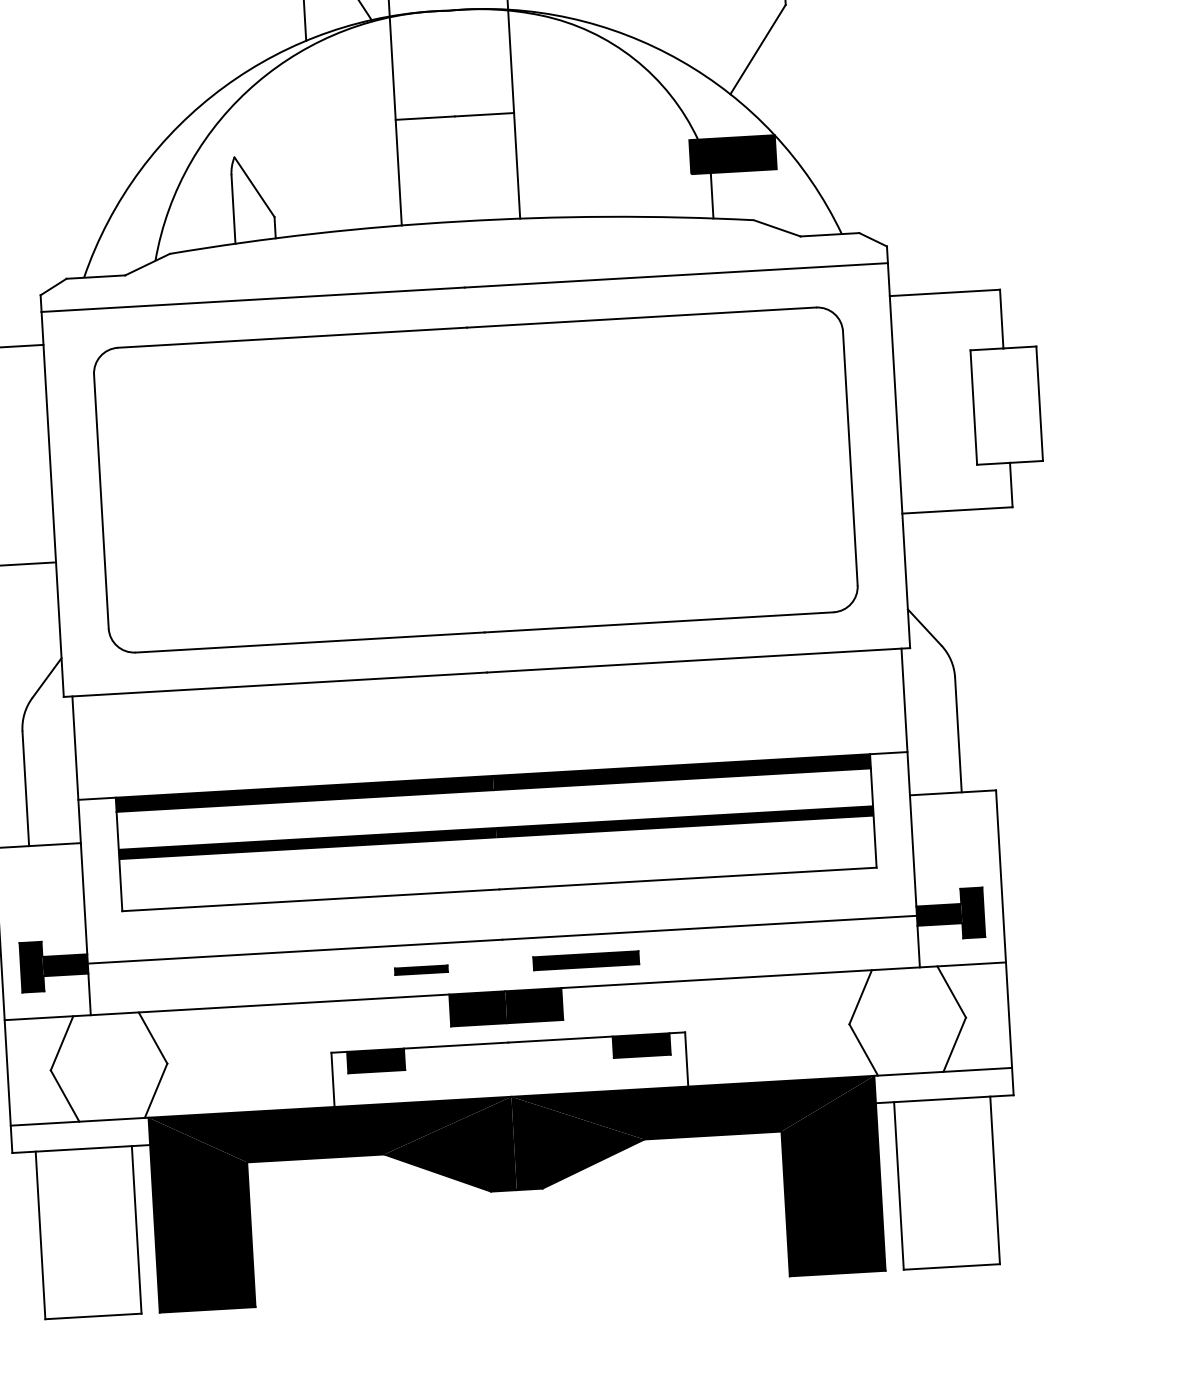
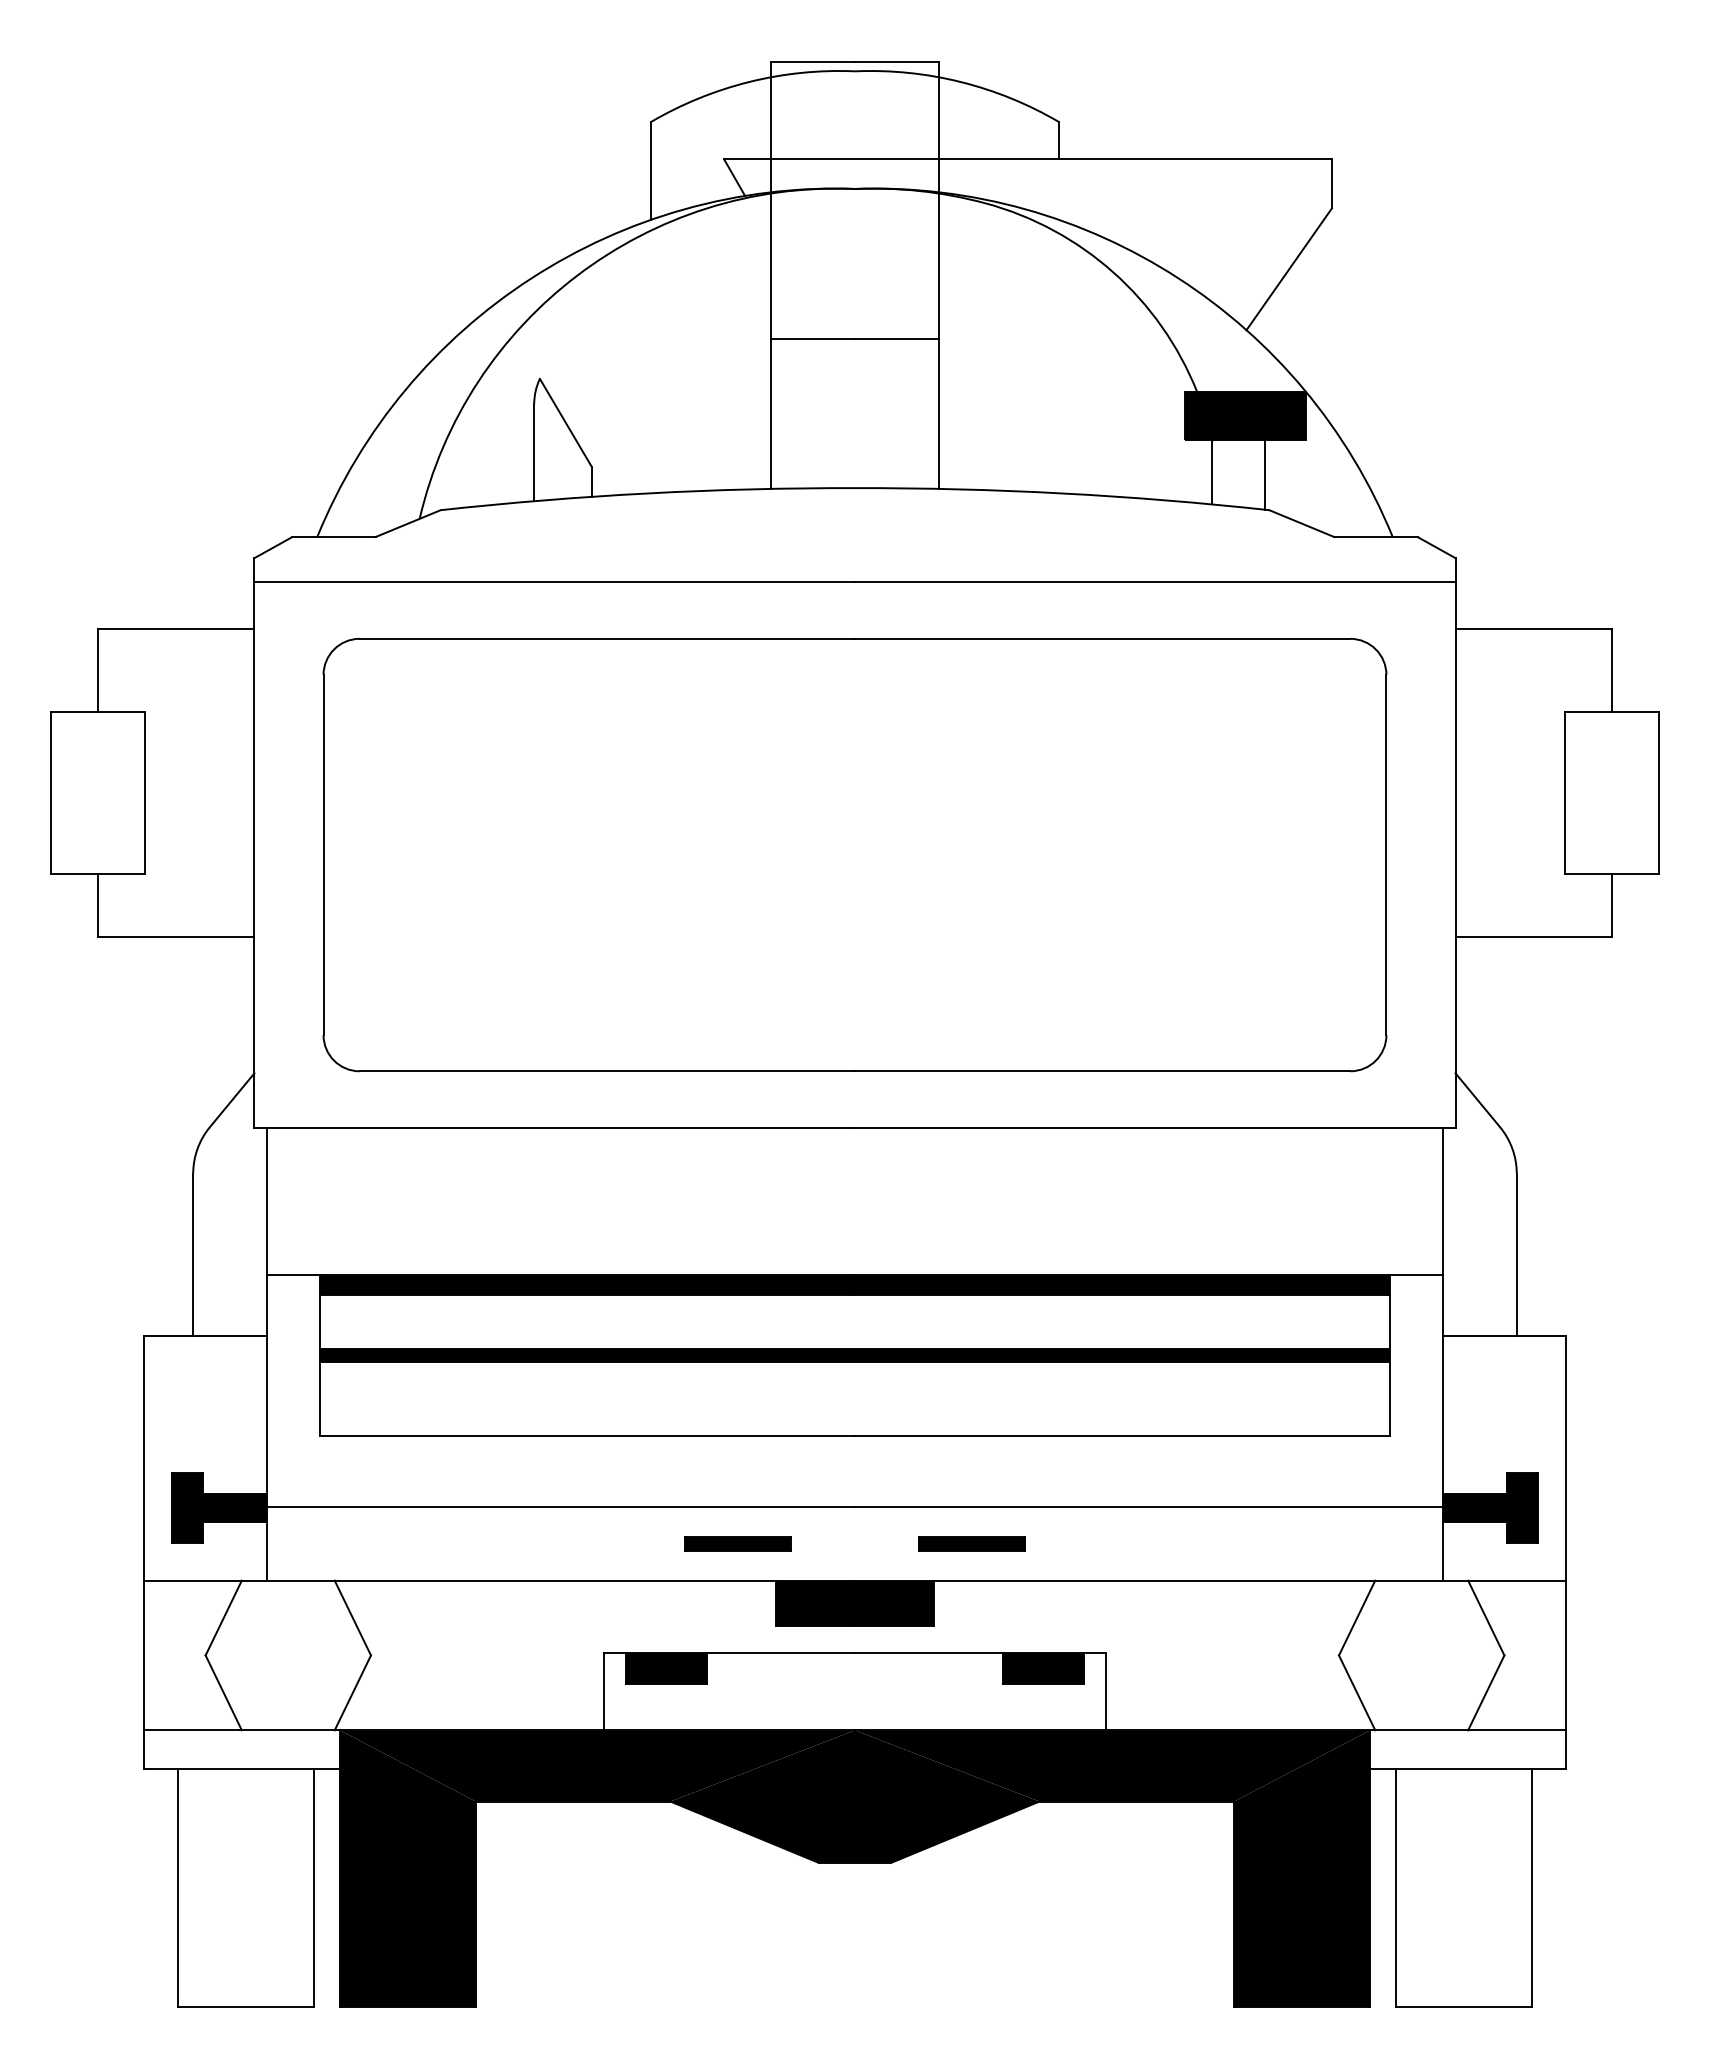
line: (749, 195) -> (1265, 474), added
part: (585, 960) -> (971, 1543), size x0.71
part: (421, 969) -> (737, 1543), size x1.43

